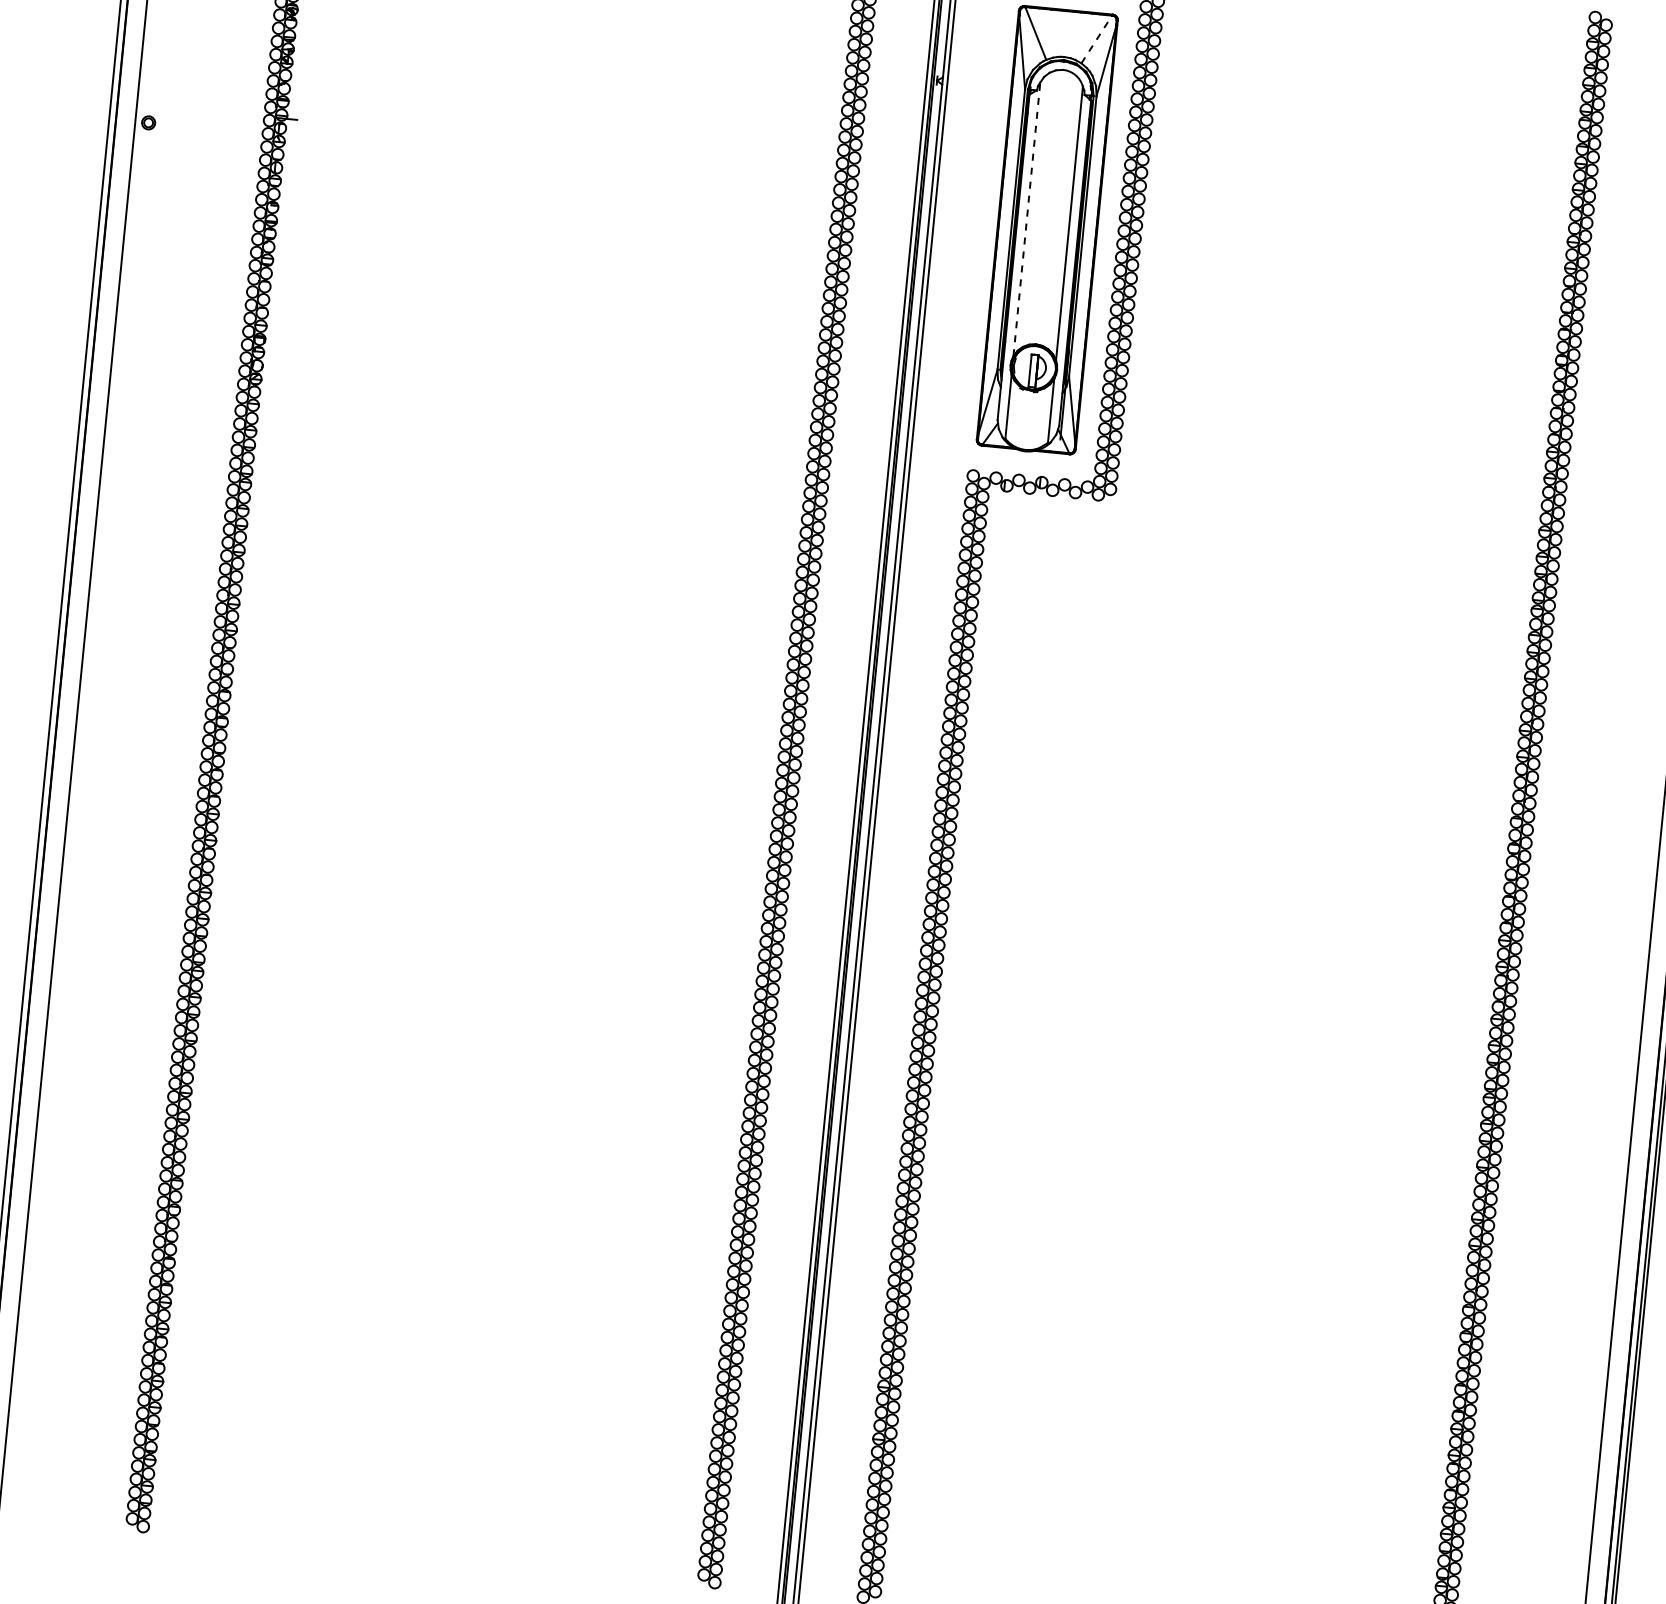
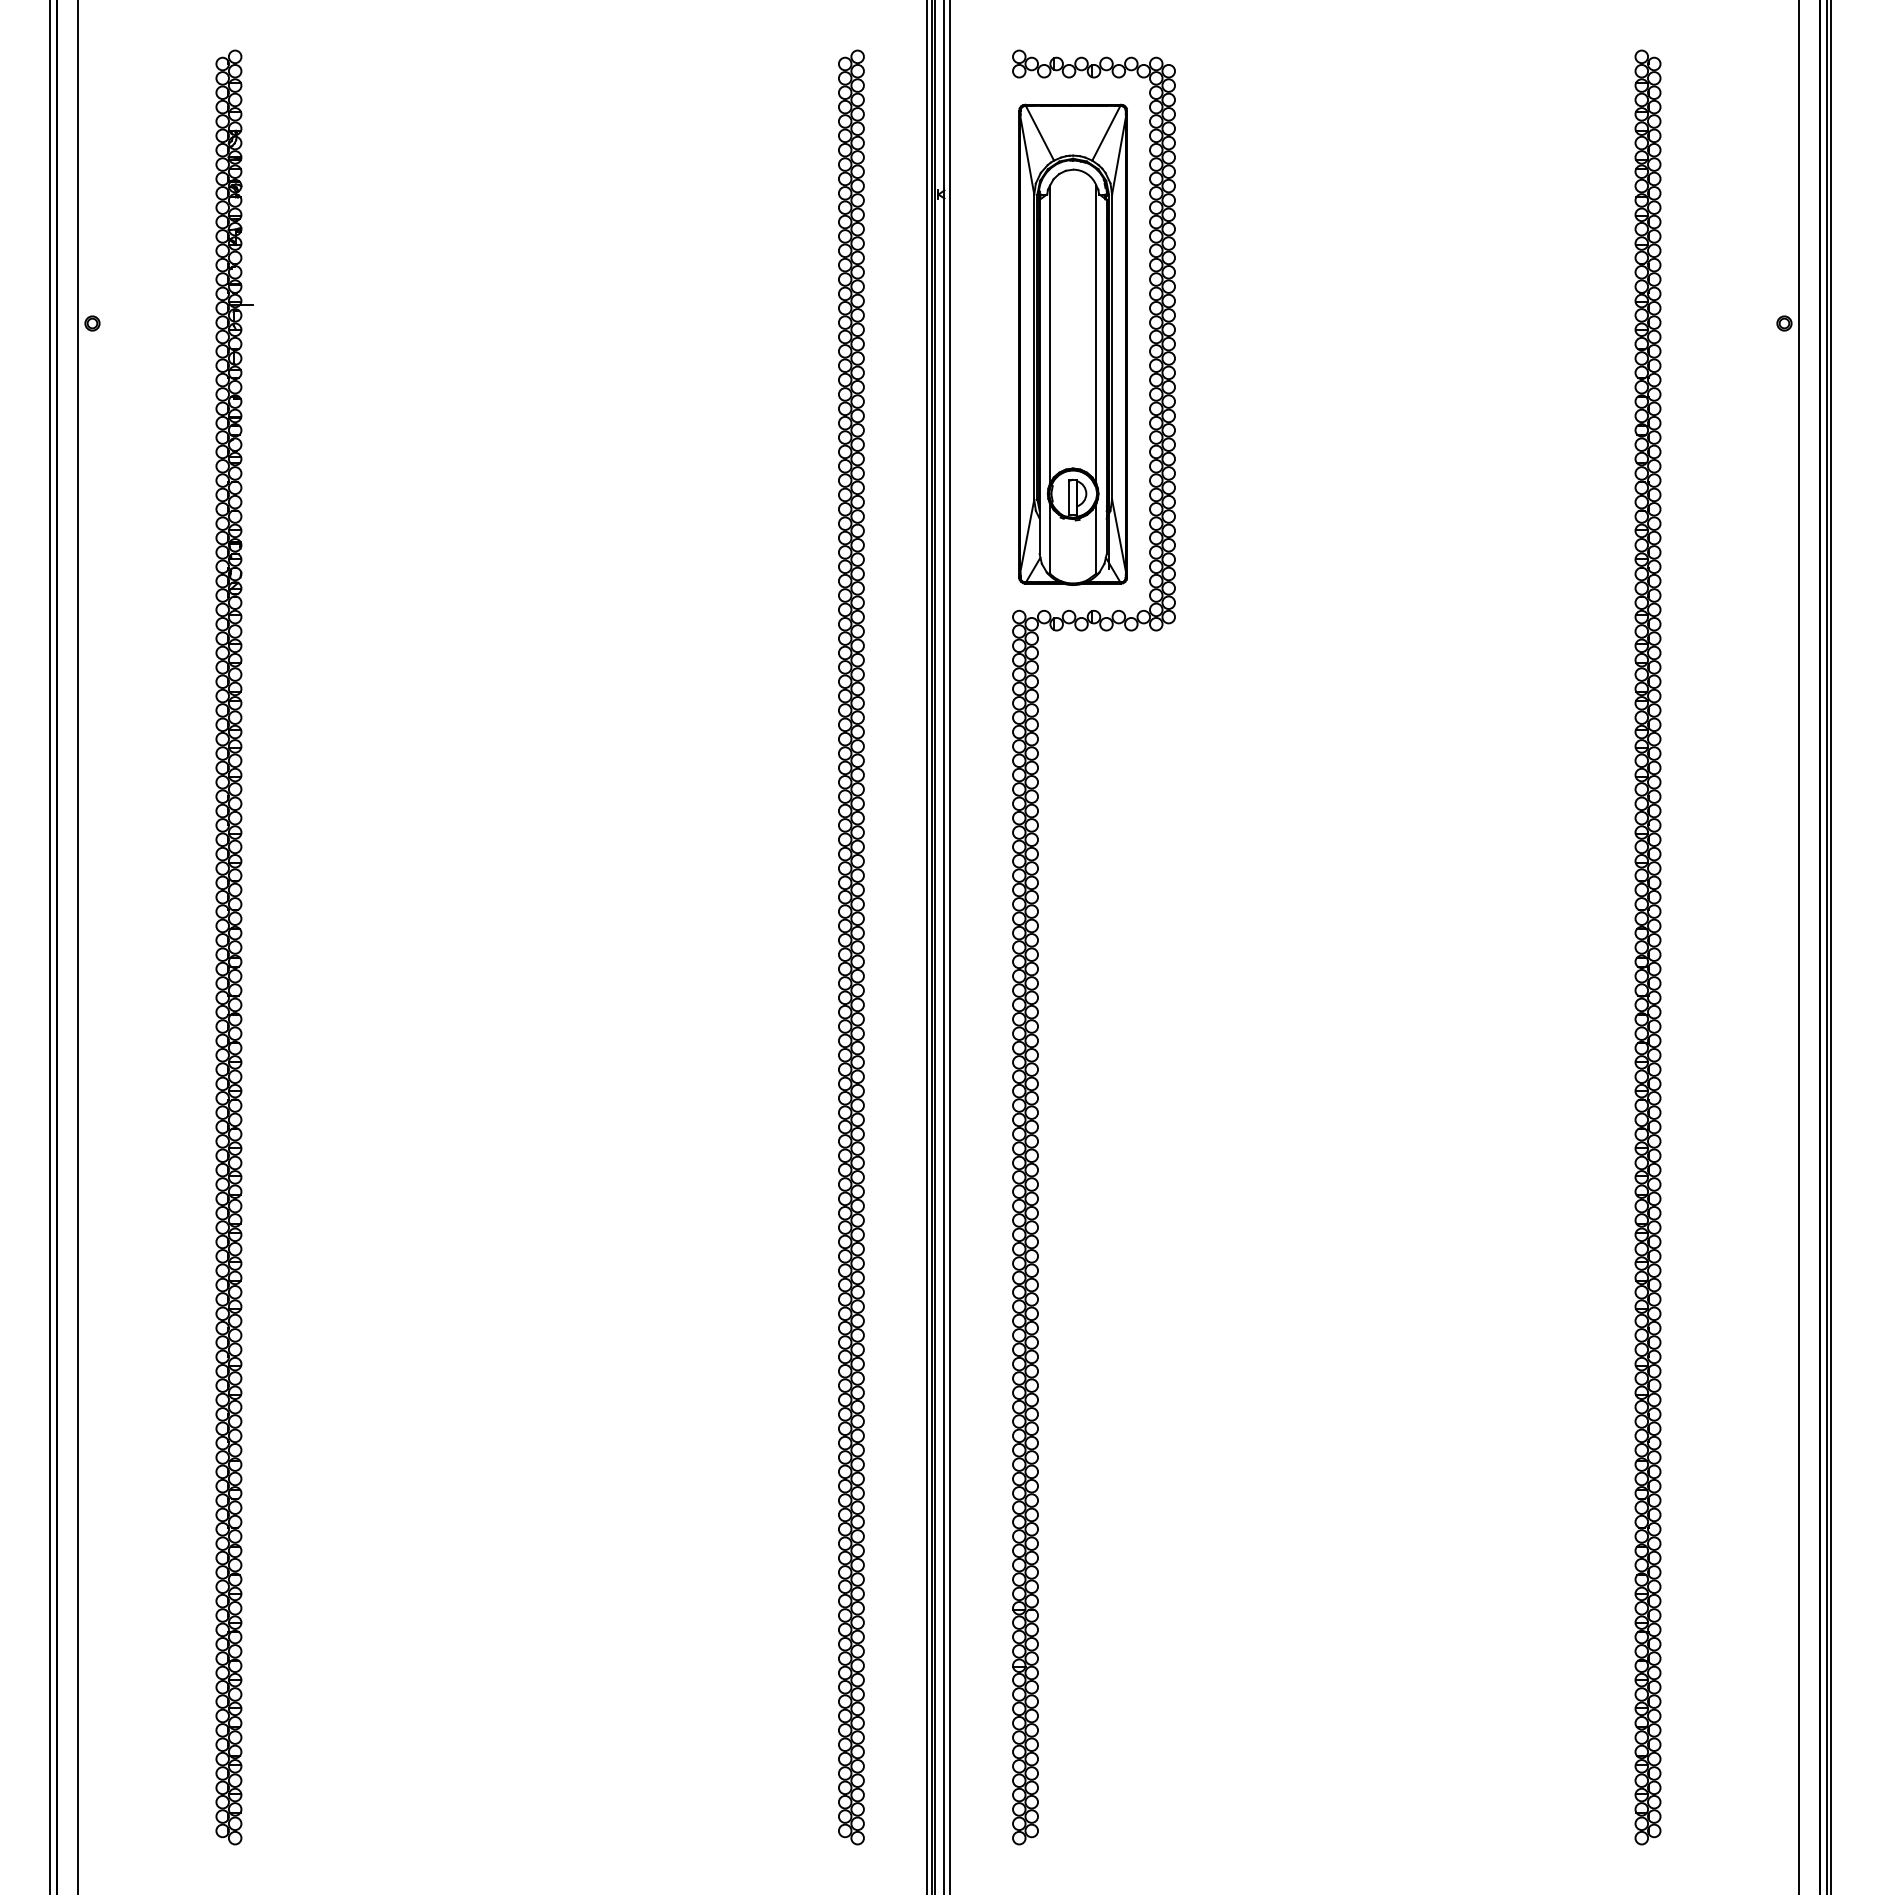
line: (1096, 39) -> (1106, 133), dashed -> solid
line: (1027, 219) -> (1050, 334), dashed -> solid

